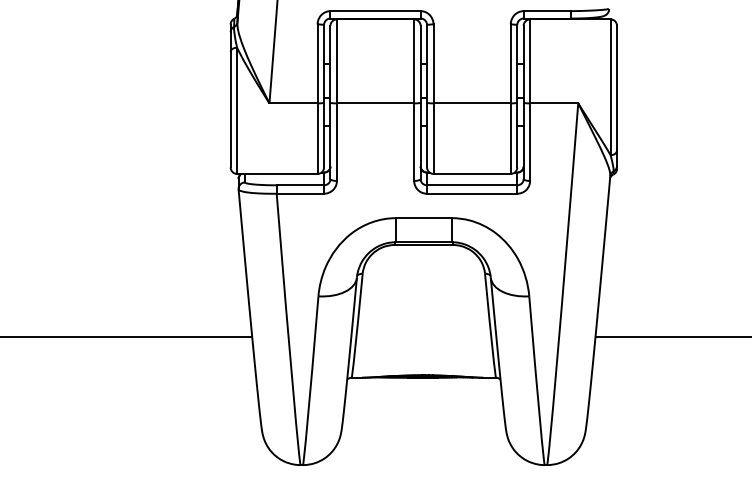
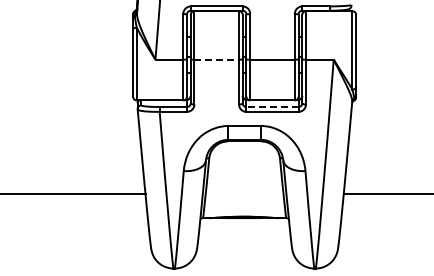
line: (376, 103) -> (217, 59), solid -> dashed
line: (472, 186) -> (272, 107), solid -> dashed

